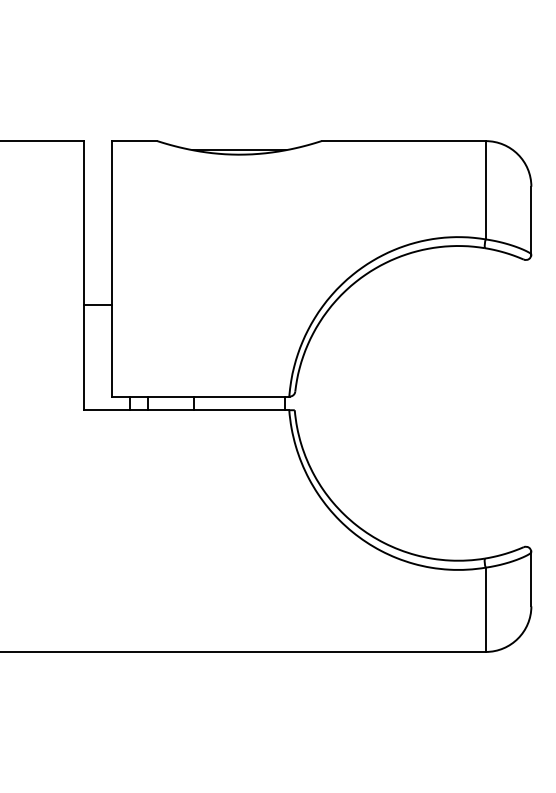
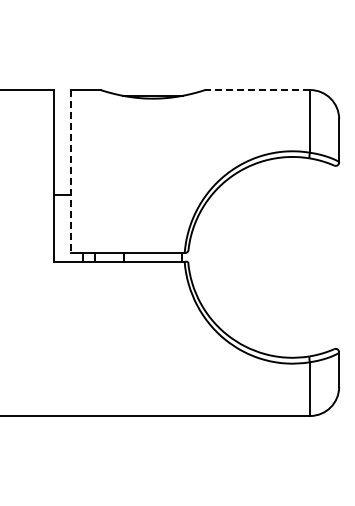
line: (403, 141) -> (257, 90), solid -> dashed
line: (111, 270) -> (71, 172), solid -> dashed

